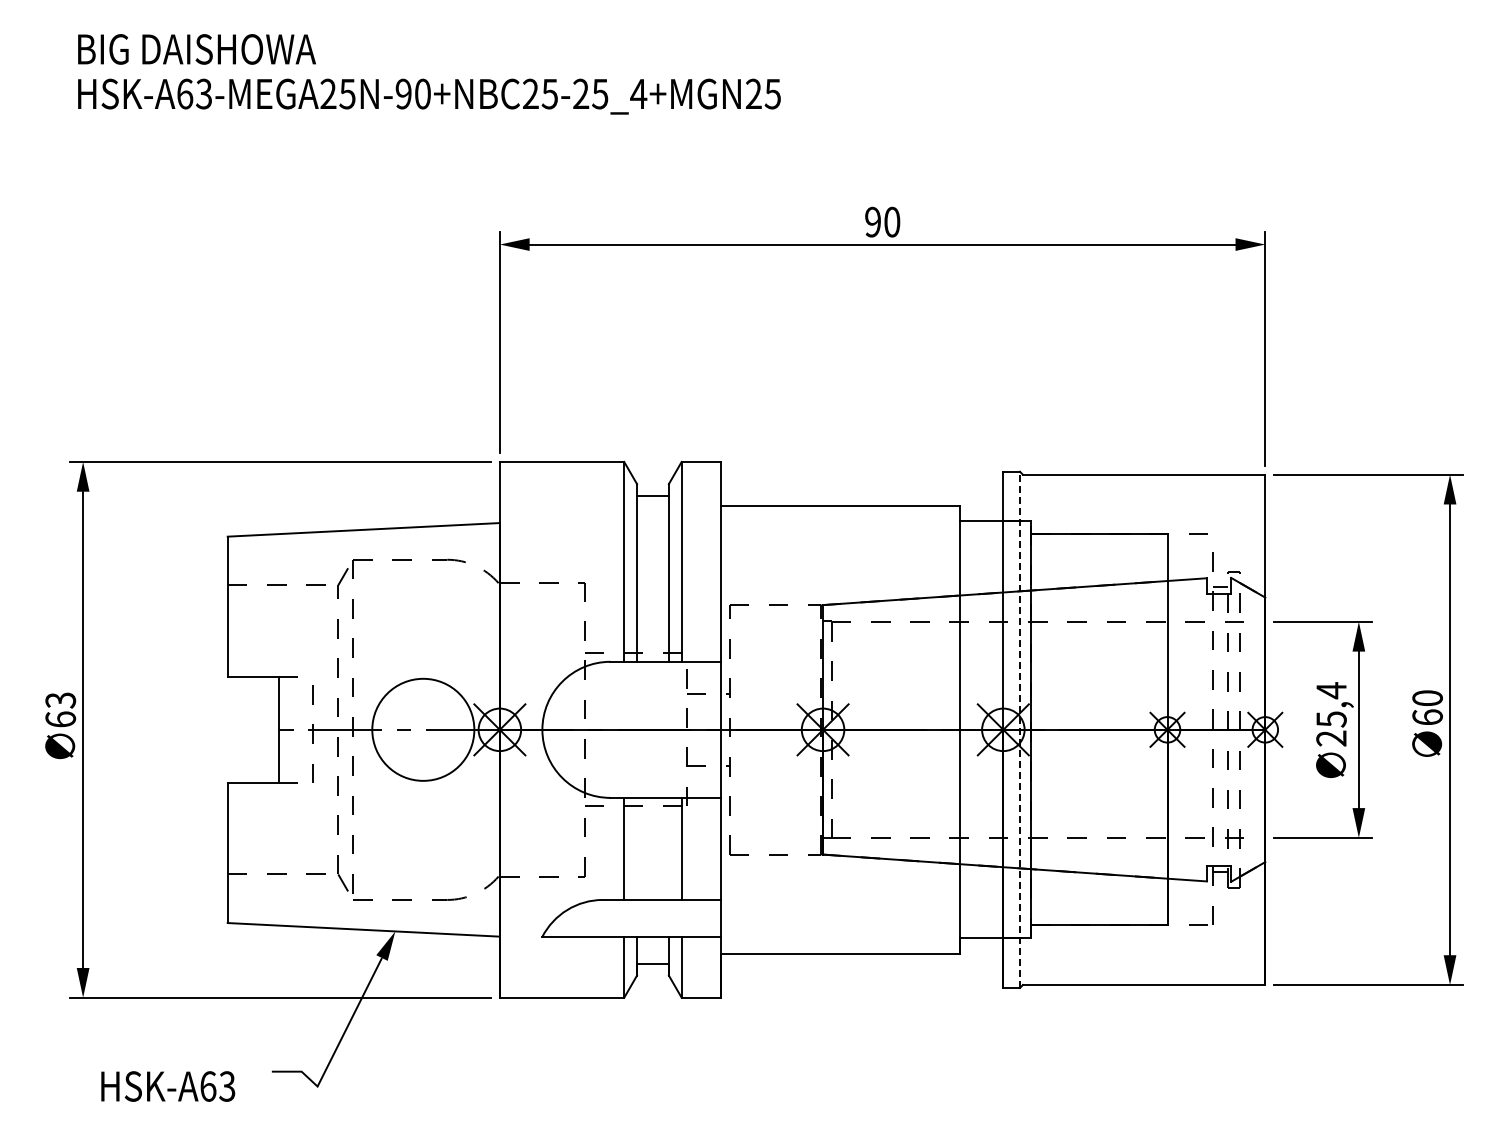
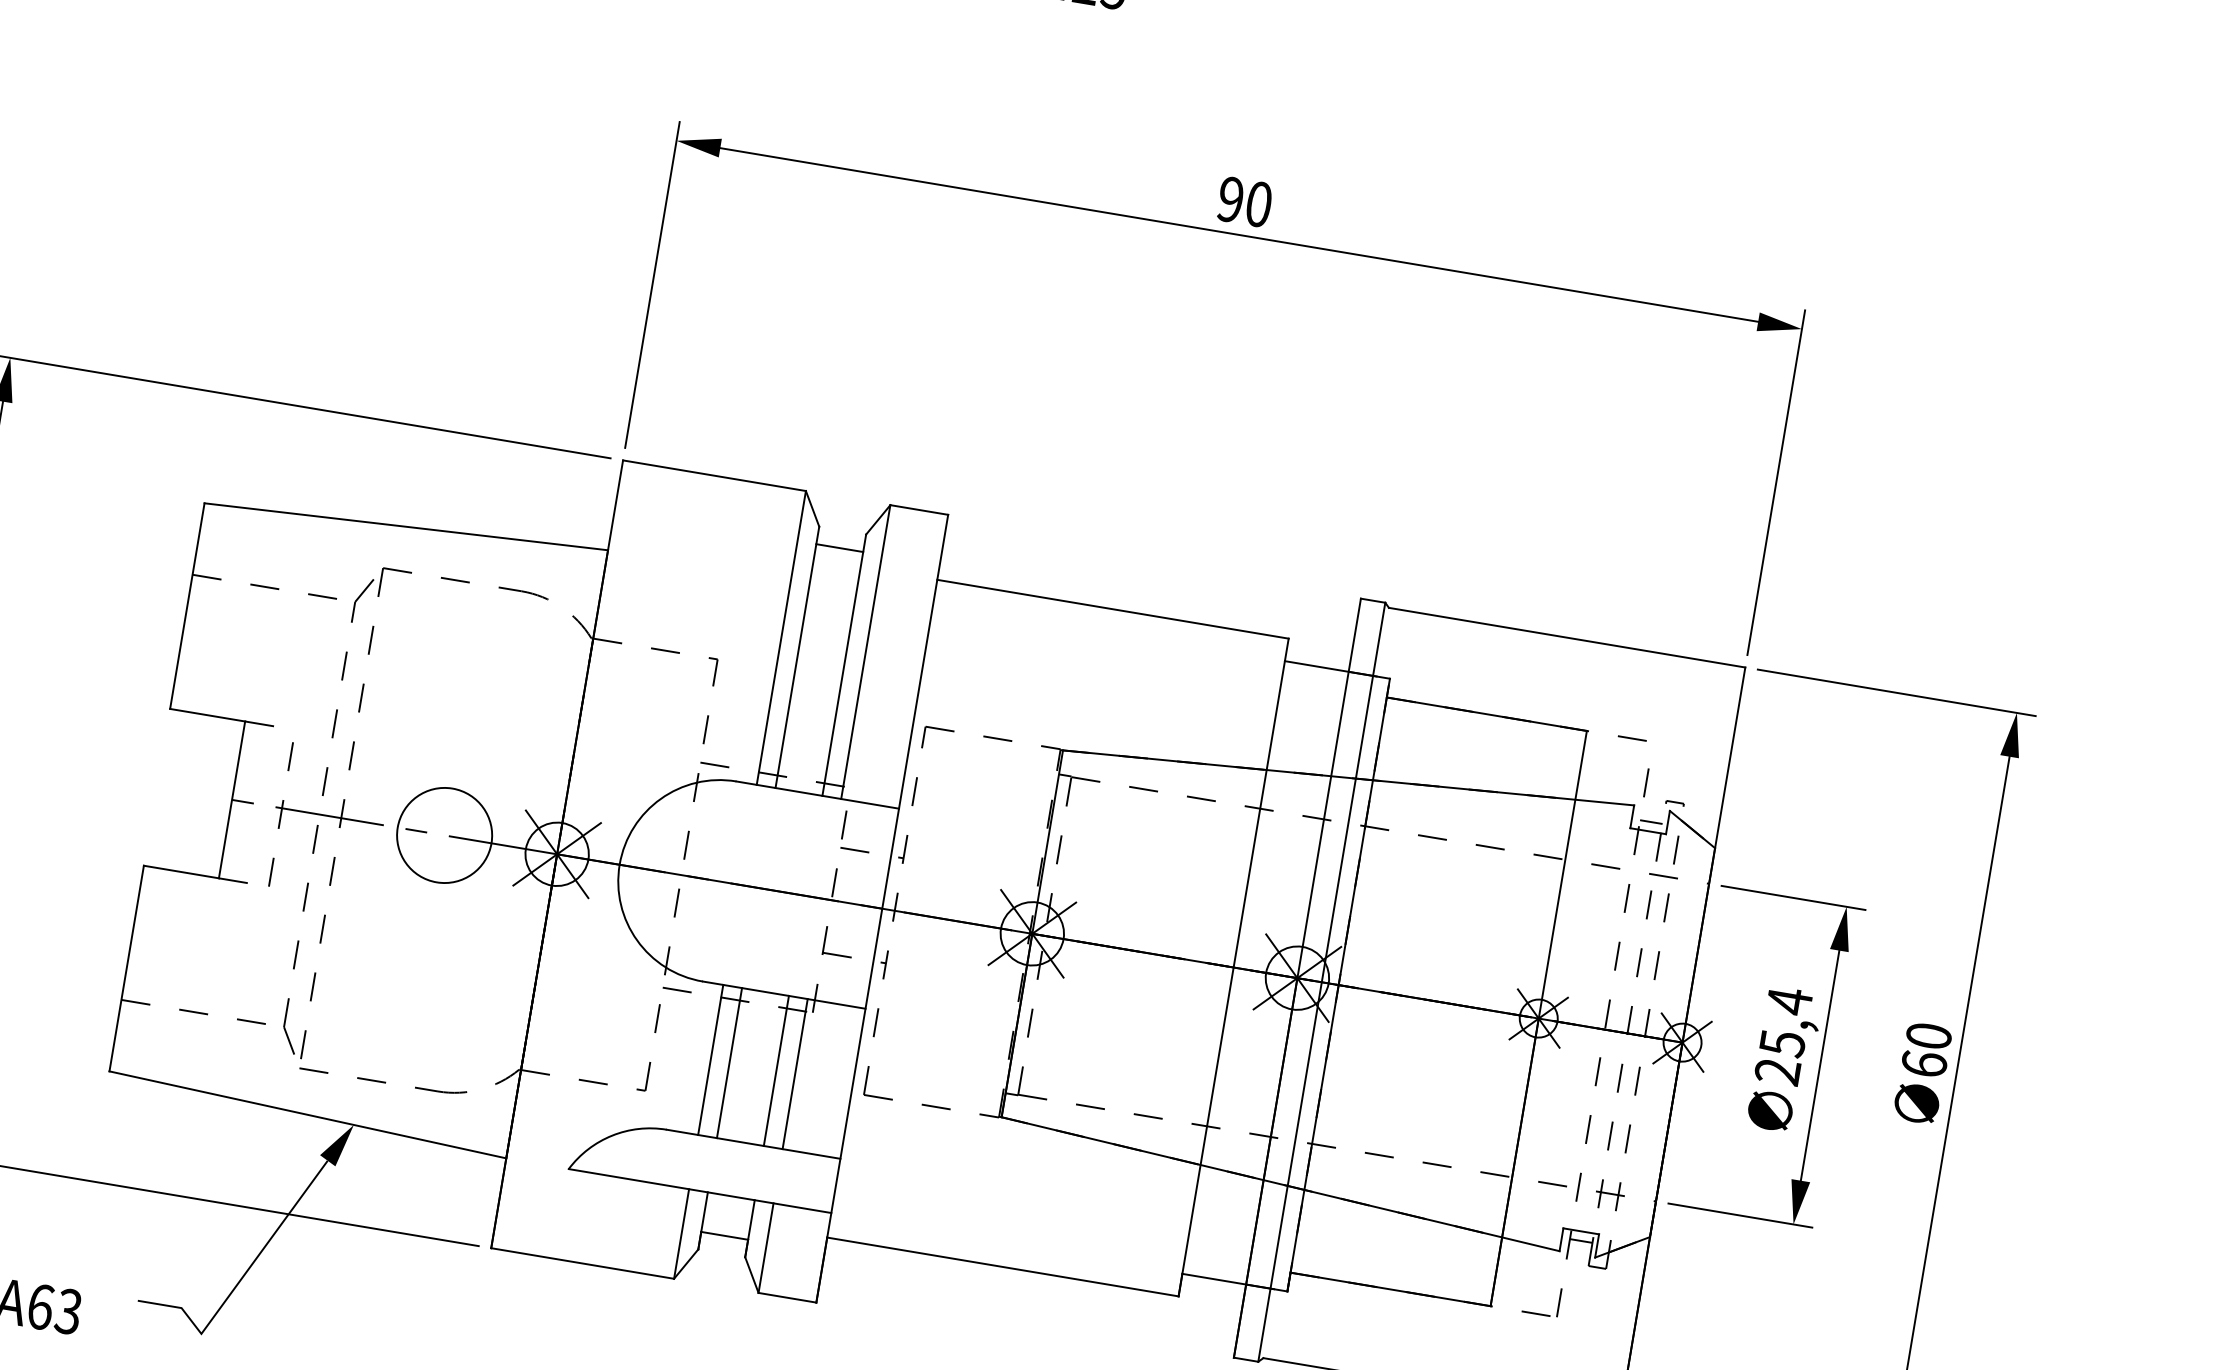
circle: (423, 729) -> (444, 834), size x0.62
line: (1019, 729) -> (1321, 981), dashed -> solid
line: (637, 848) -> (730, 1062), added
line: (668, 848) -> (775, 1070), added

